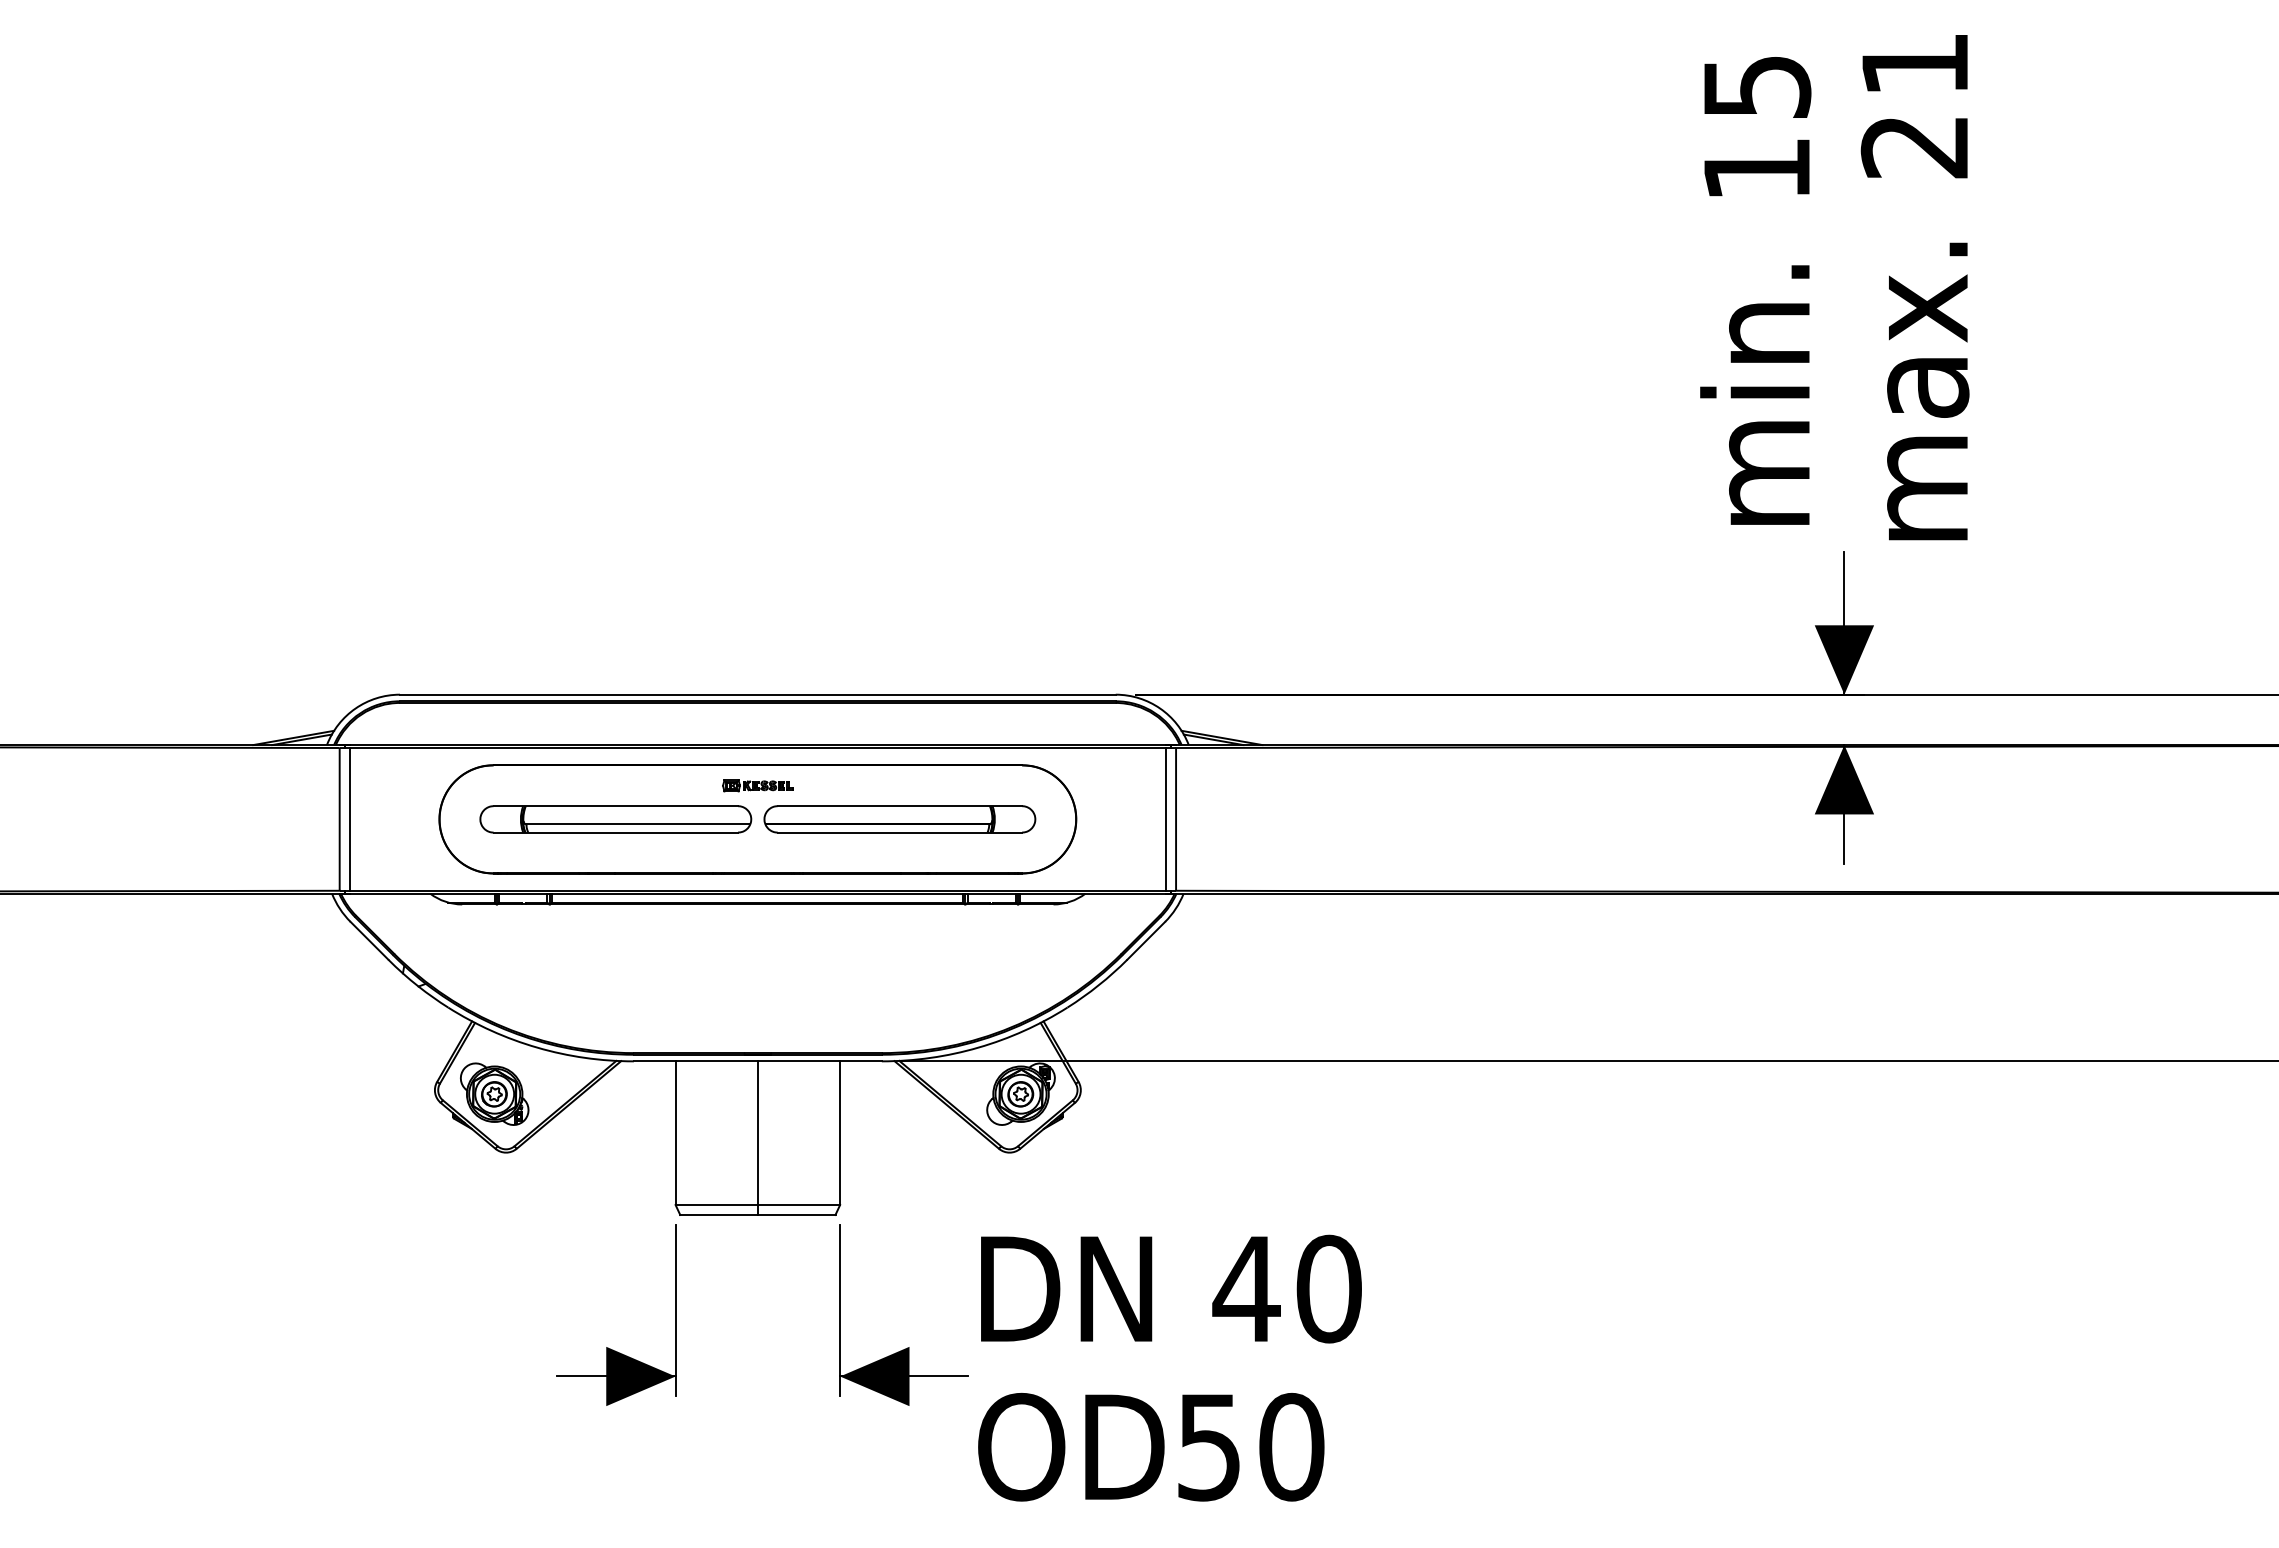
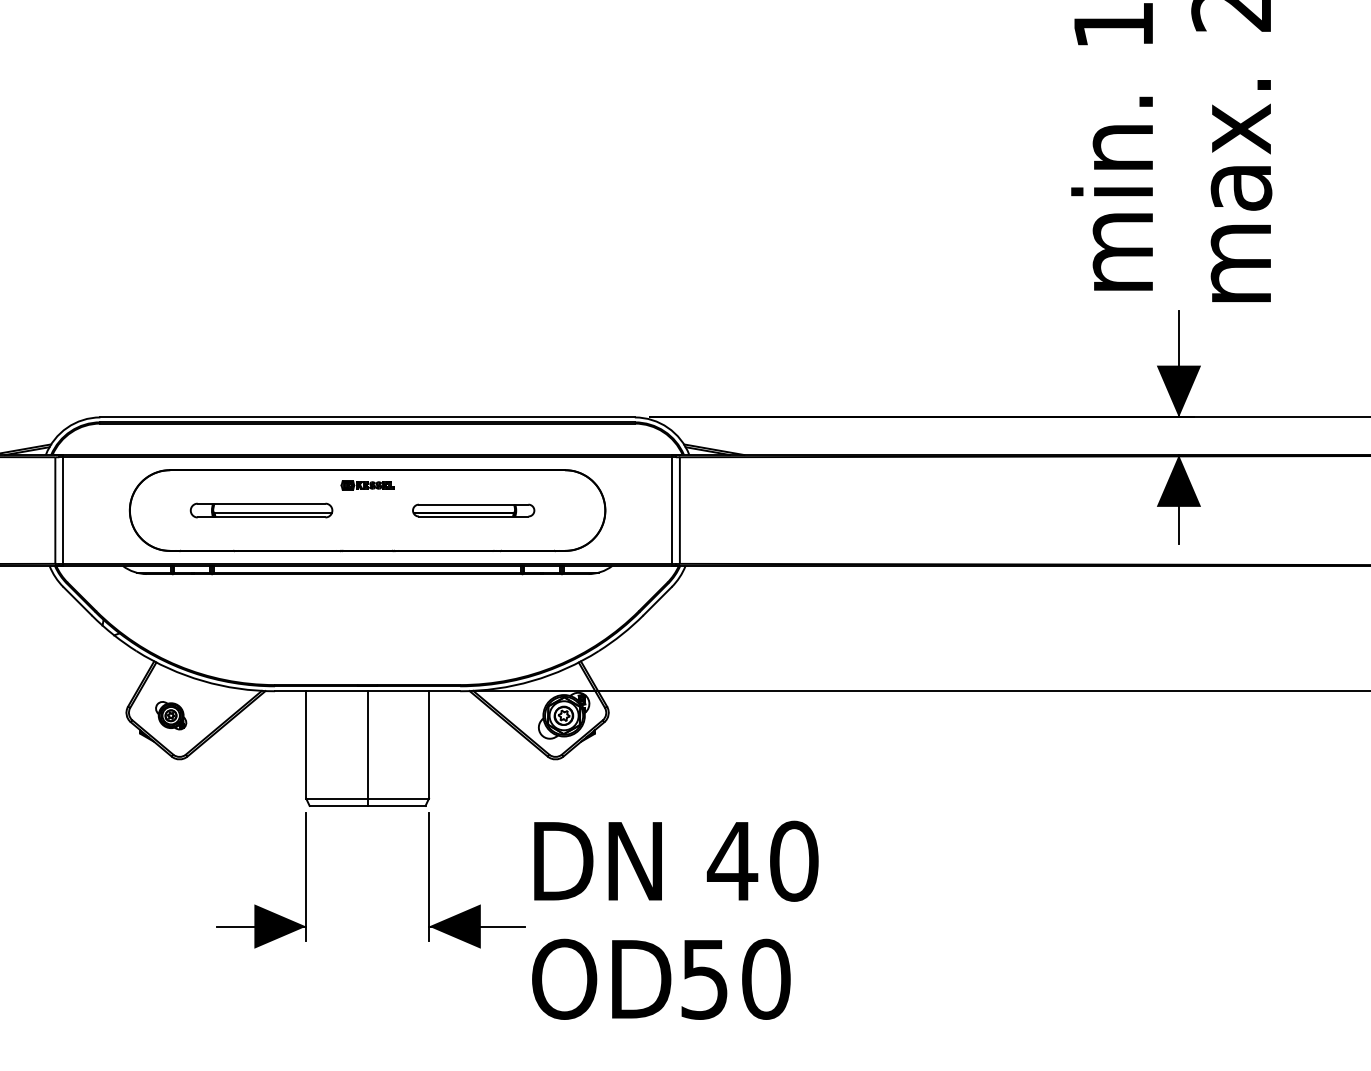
part: (615, 819) -> (261, 510), size x0.7
part: (899, 819) -> (473, 510), size x0.6
part: (494, 1093) -> (170, 715), size x0.6

